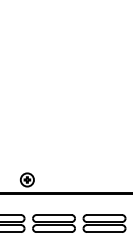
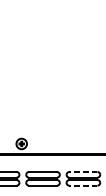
line: (104, 215) -> (83, 172), solid -> dashed
line: (104, 232) -> (83, 185), solid -> dashed

